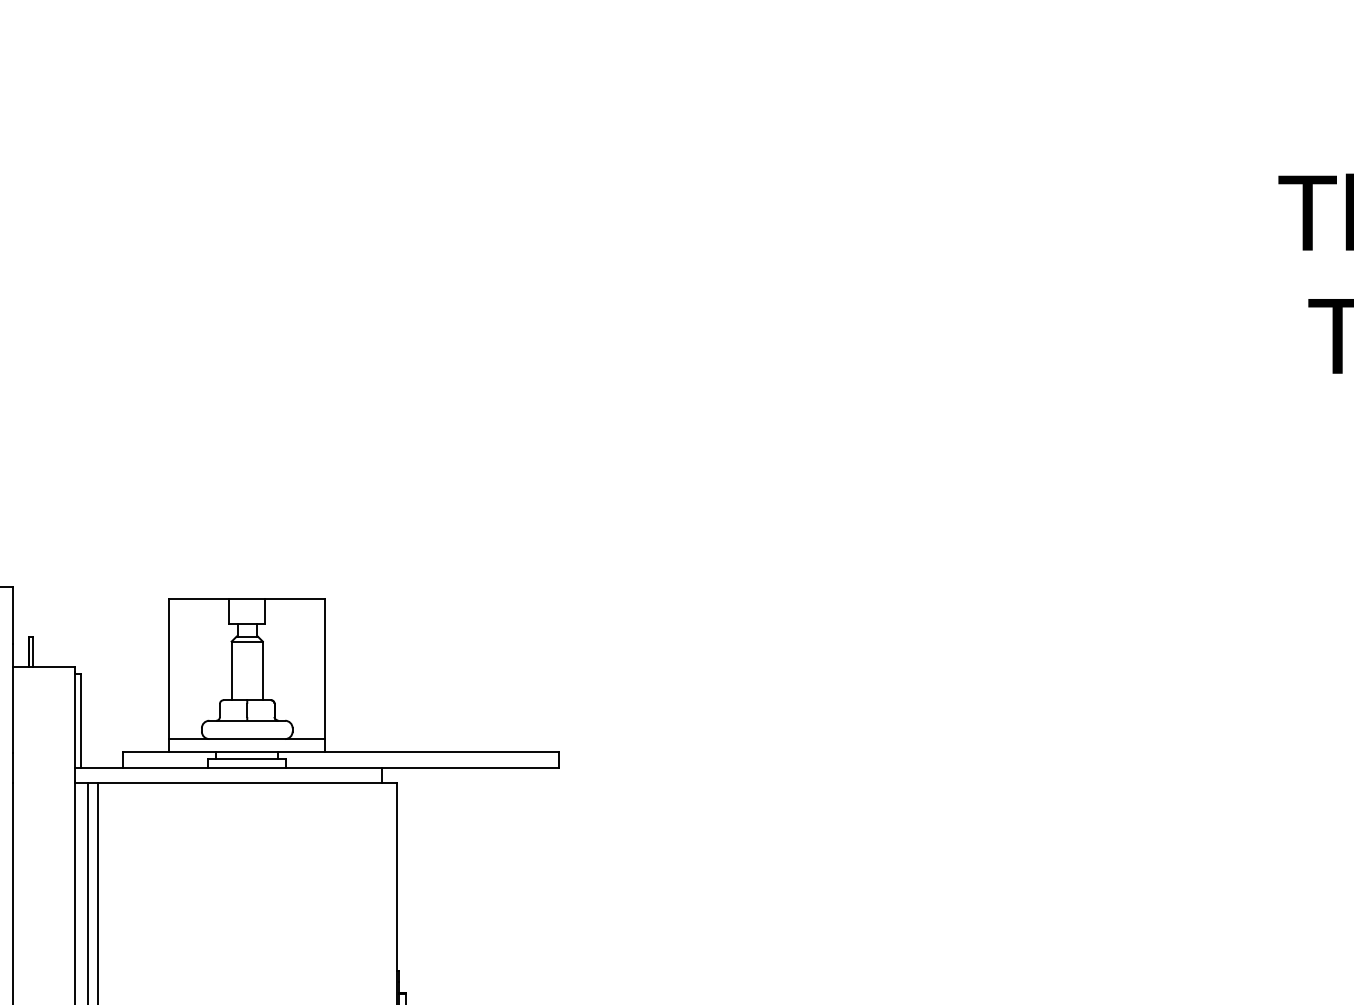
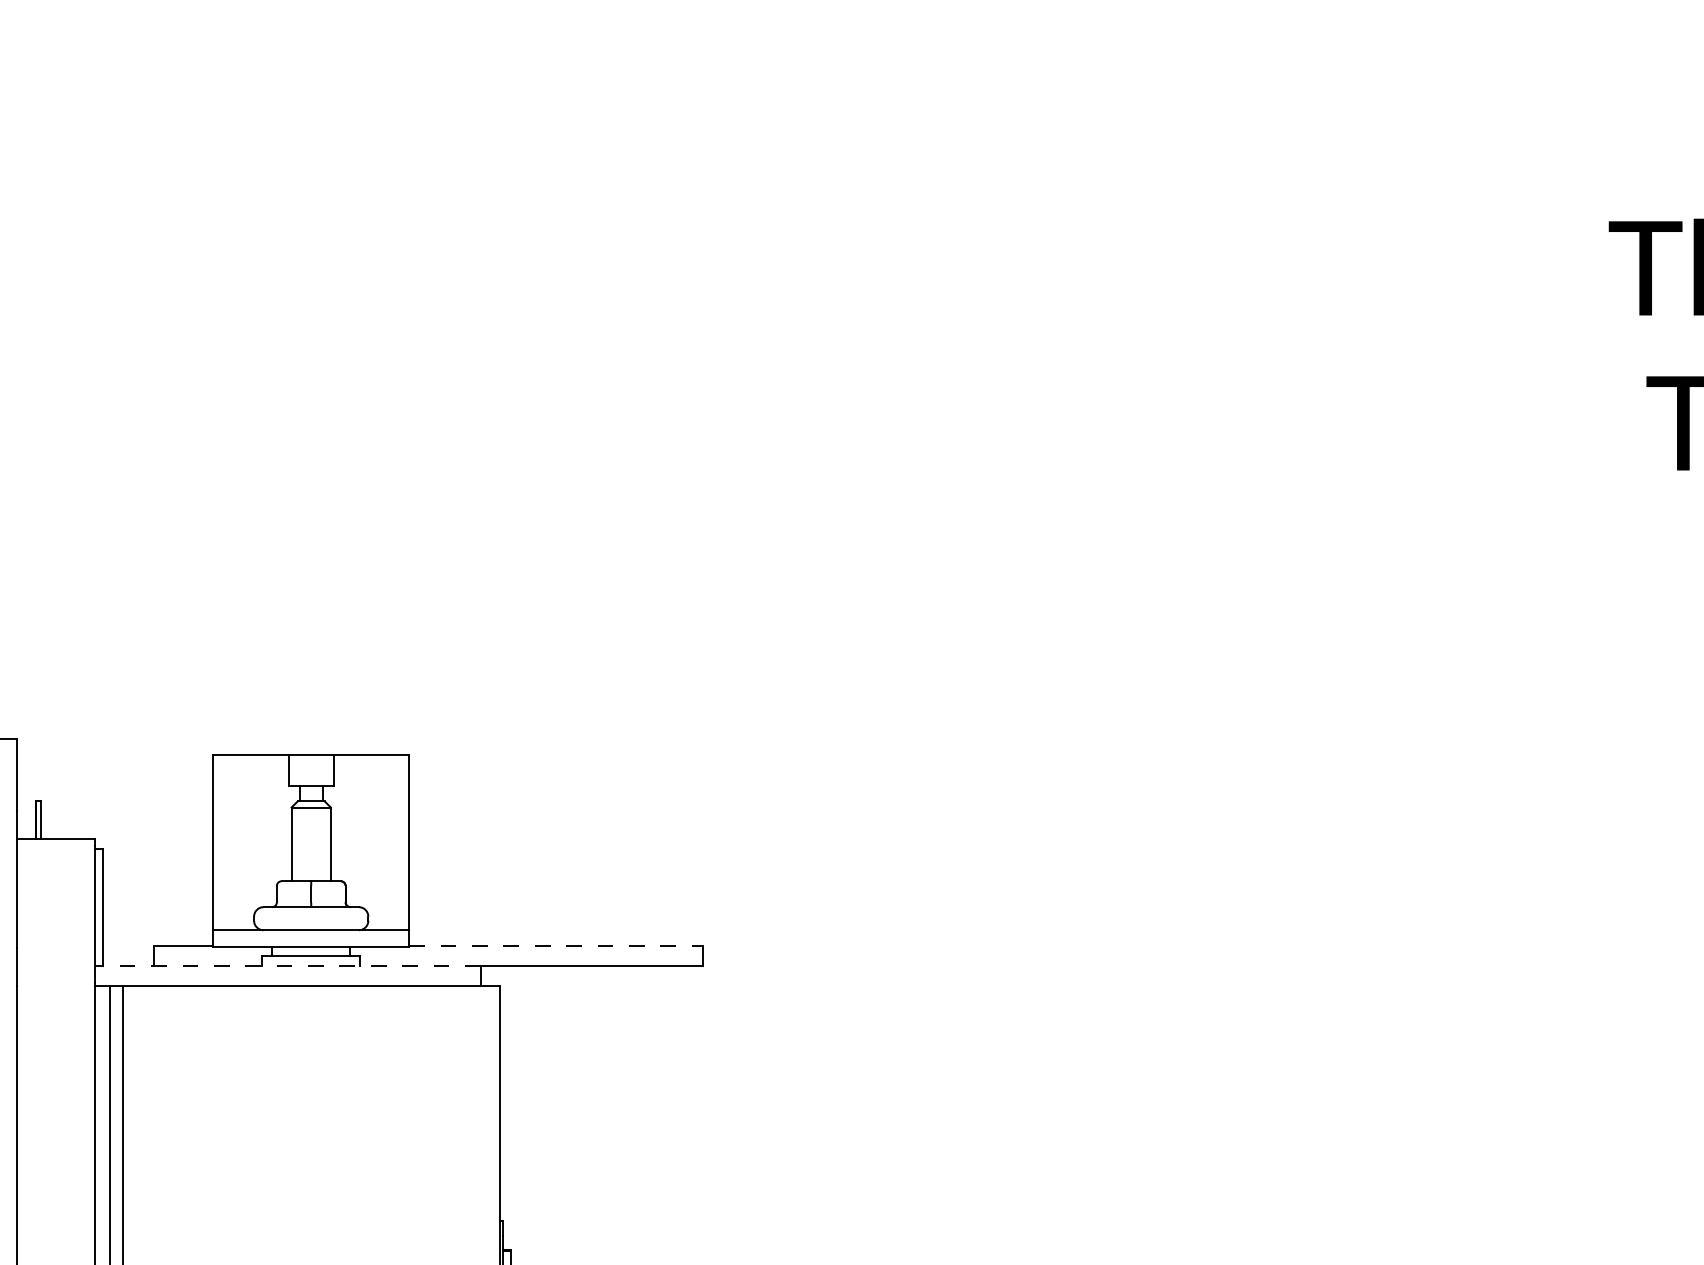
line: (442, 751) -> (556, 945), solid -> dashed
line: (228, 767) -> (287, 965), solid -> dashed

